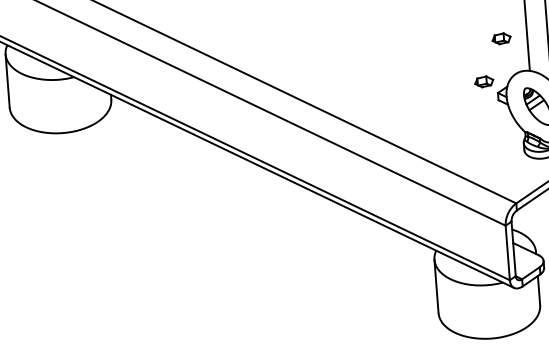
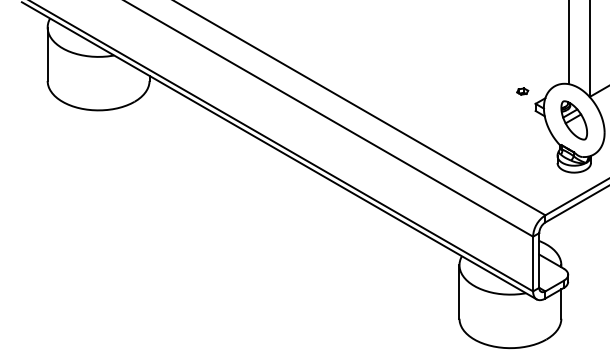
part: (501, 38) -> (543, 49), removed
part: (483, 81) -> (522, 91), size x0.6

